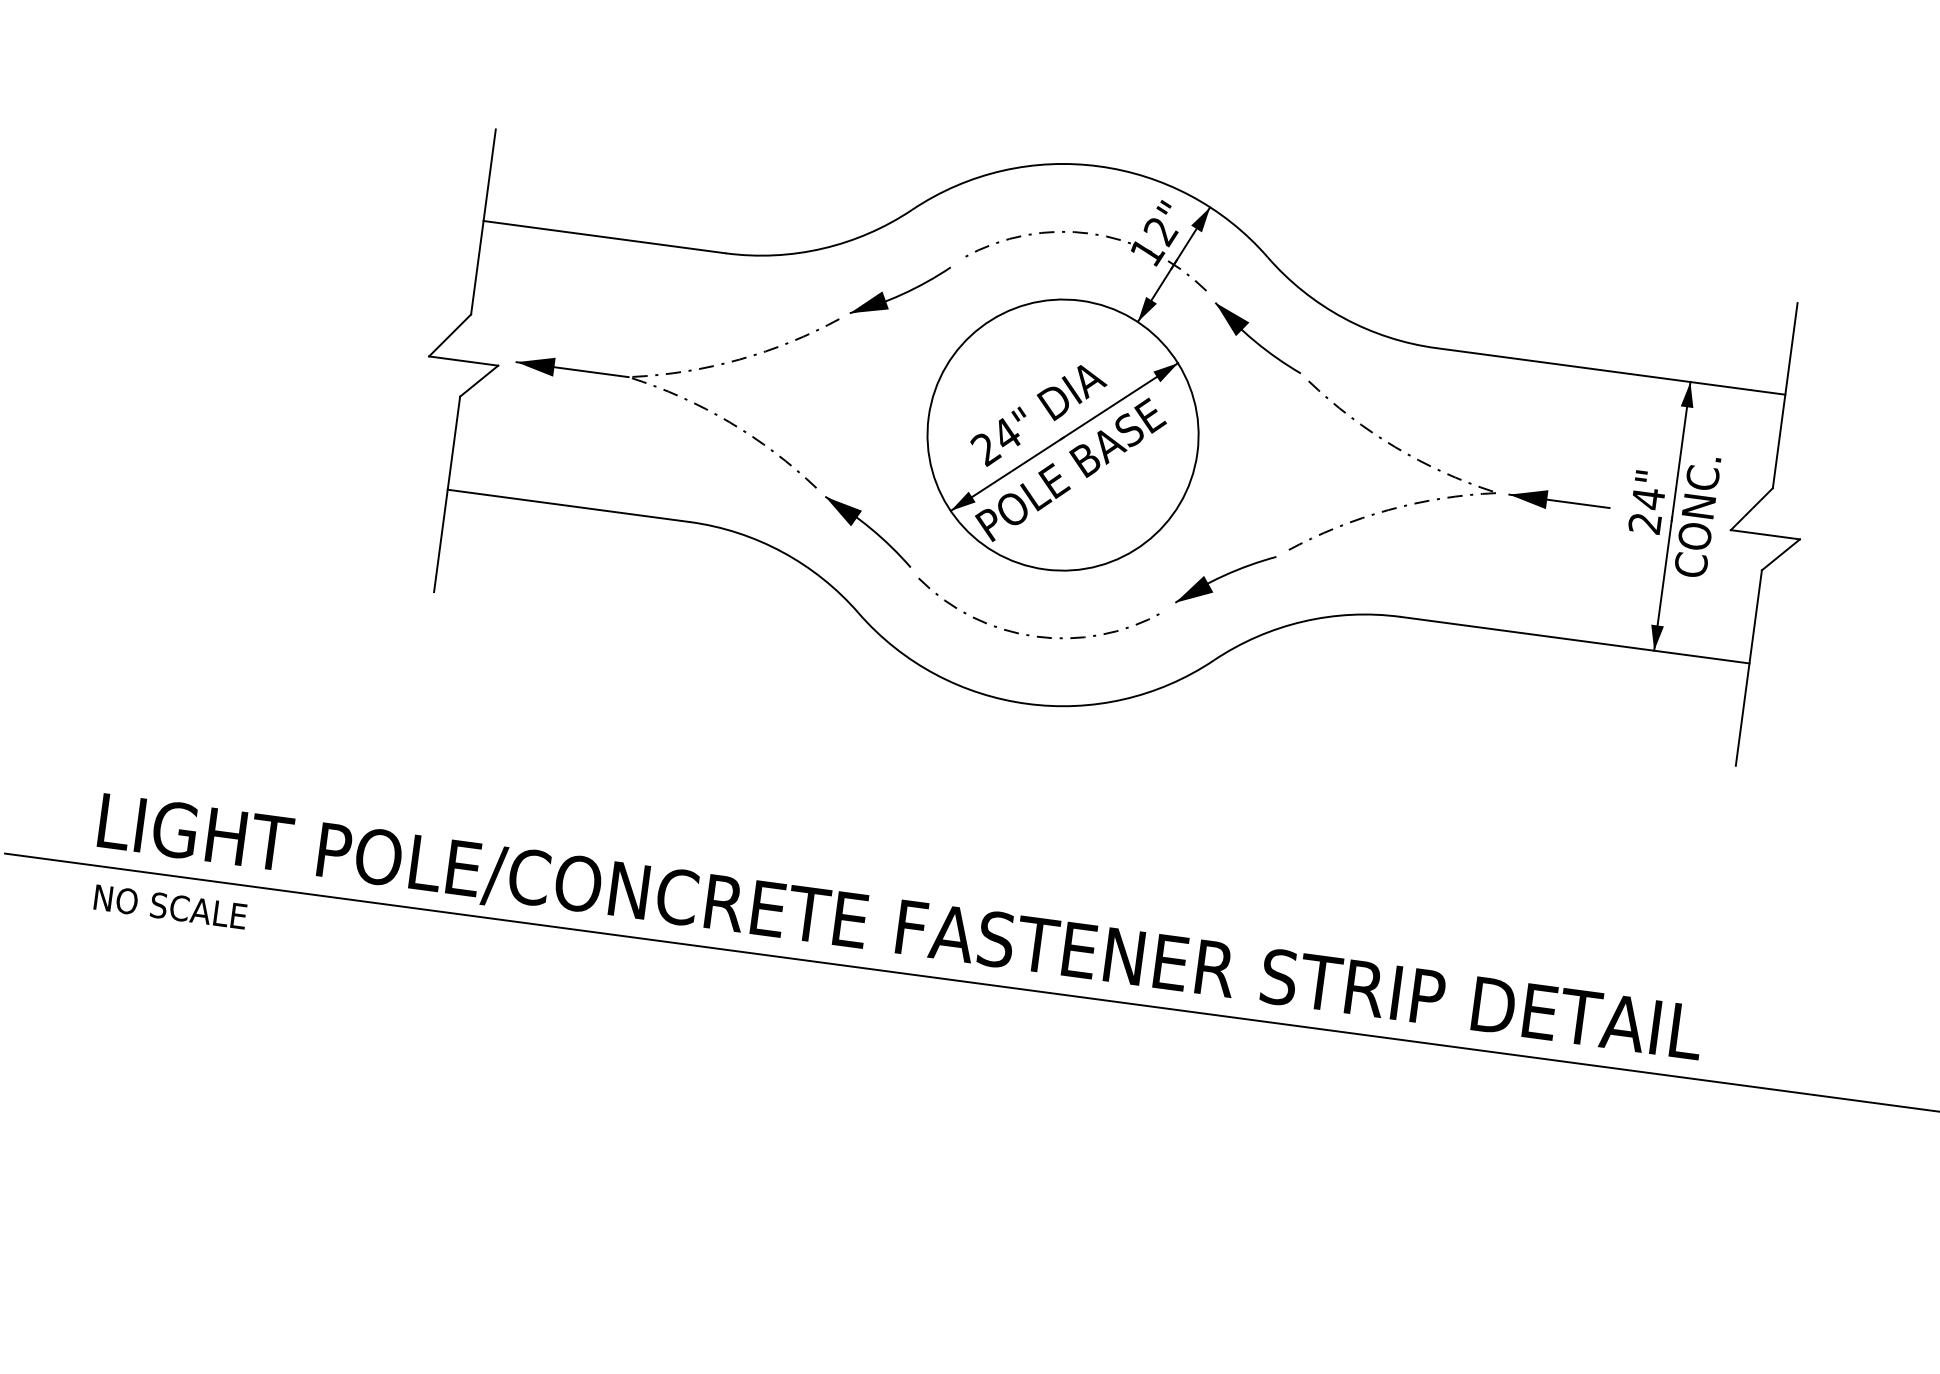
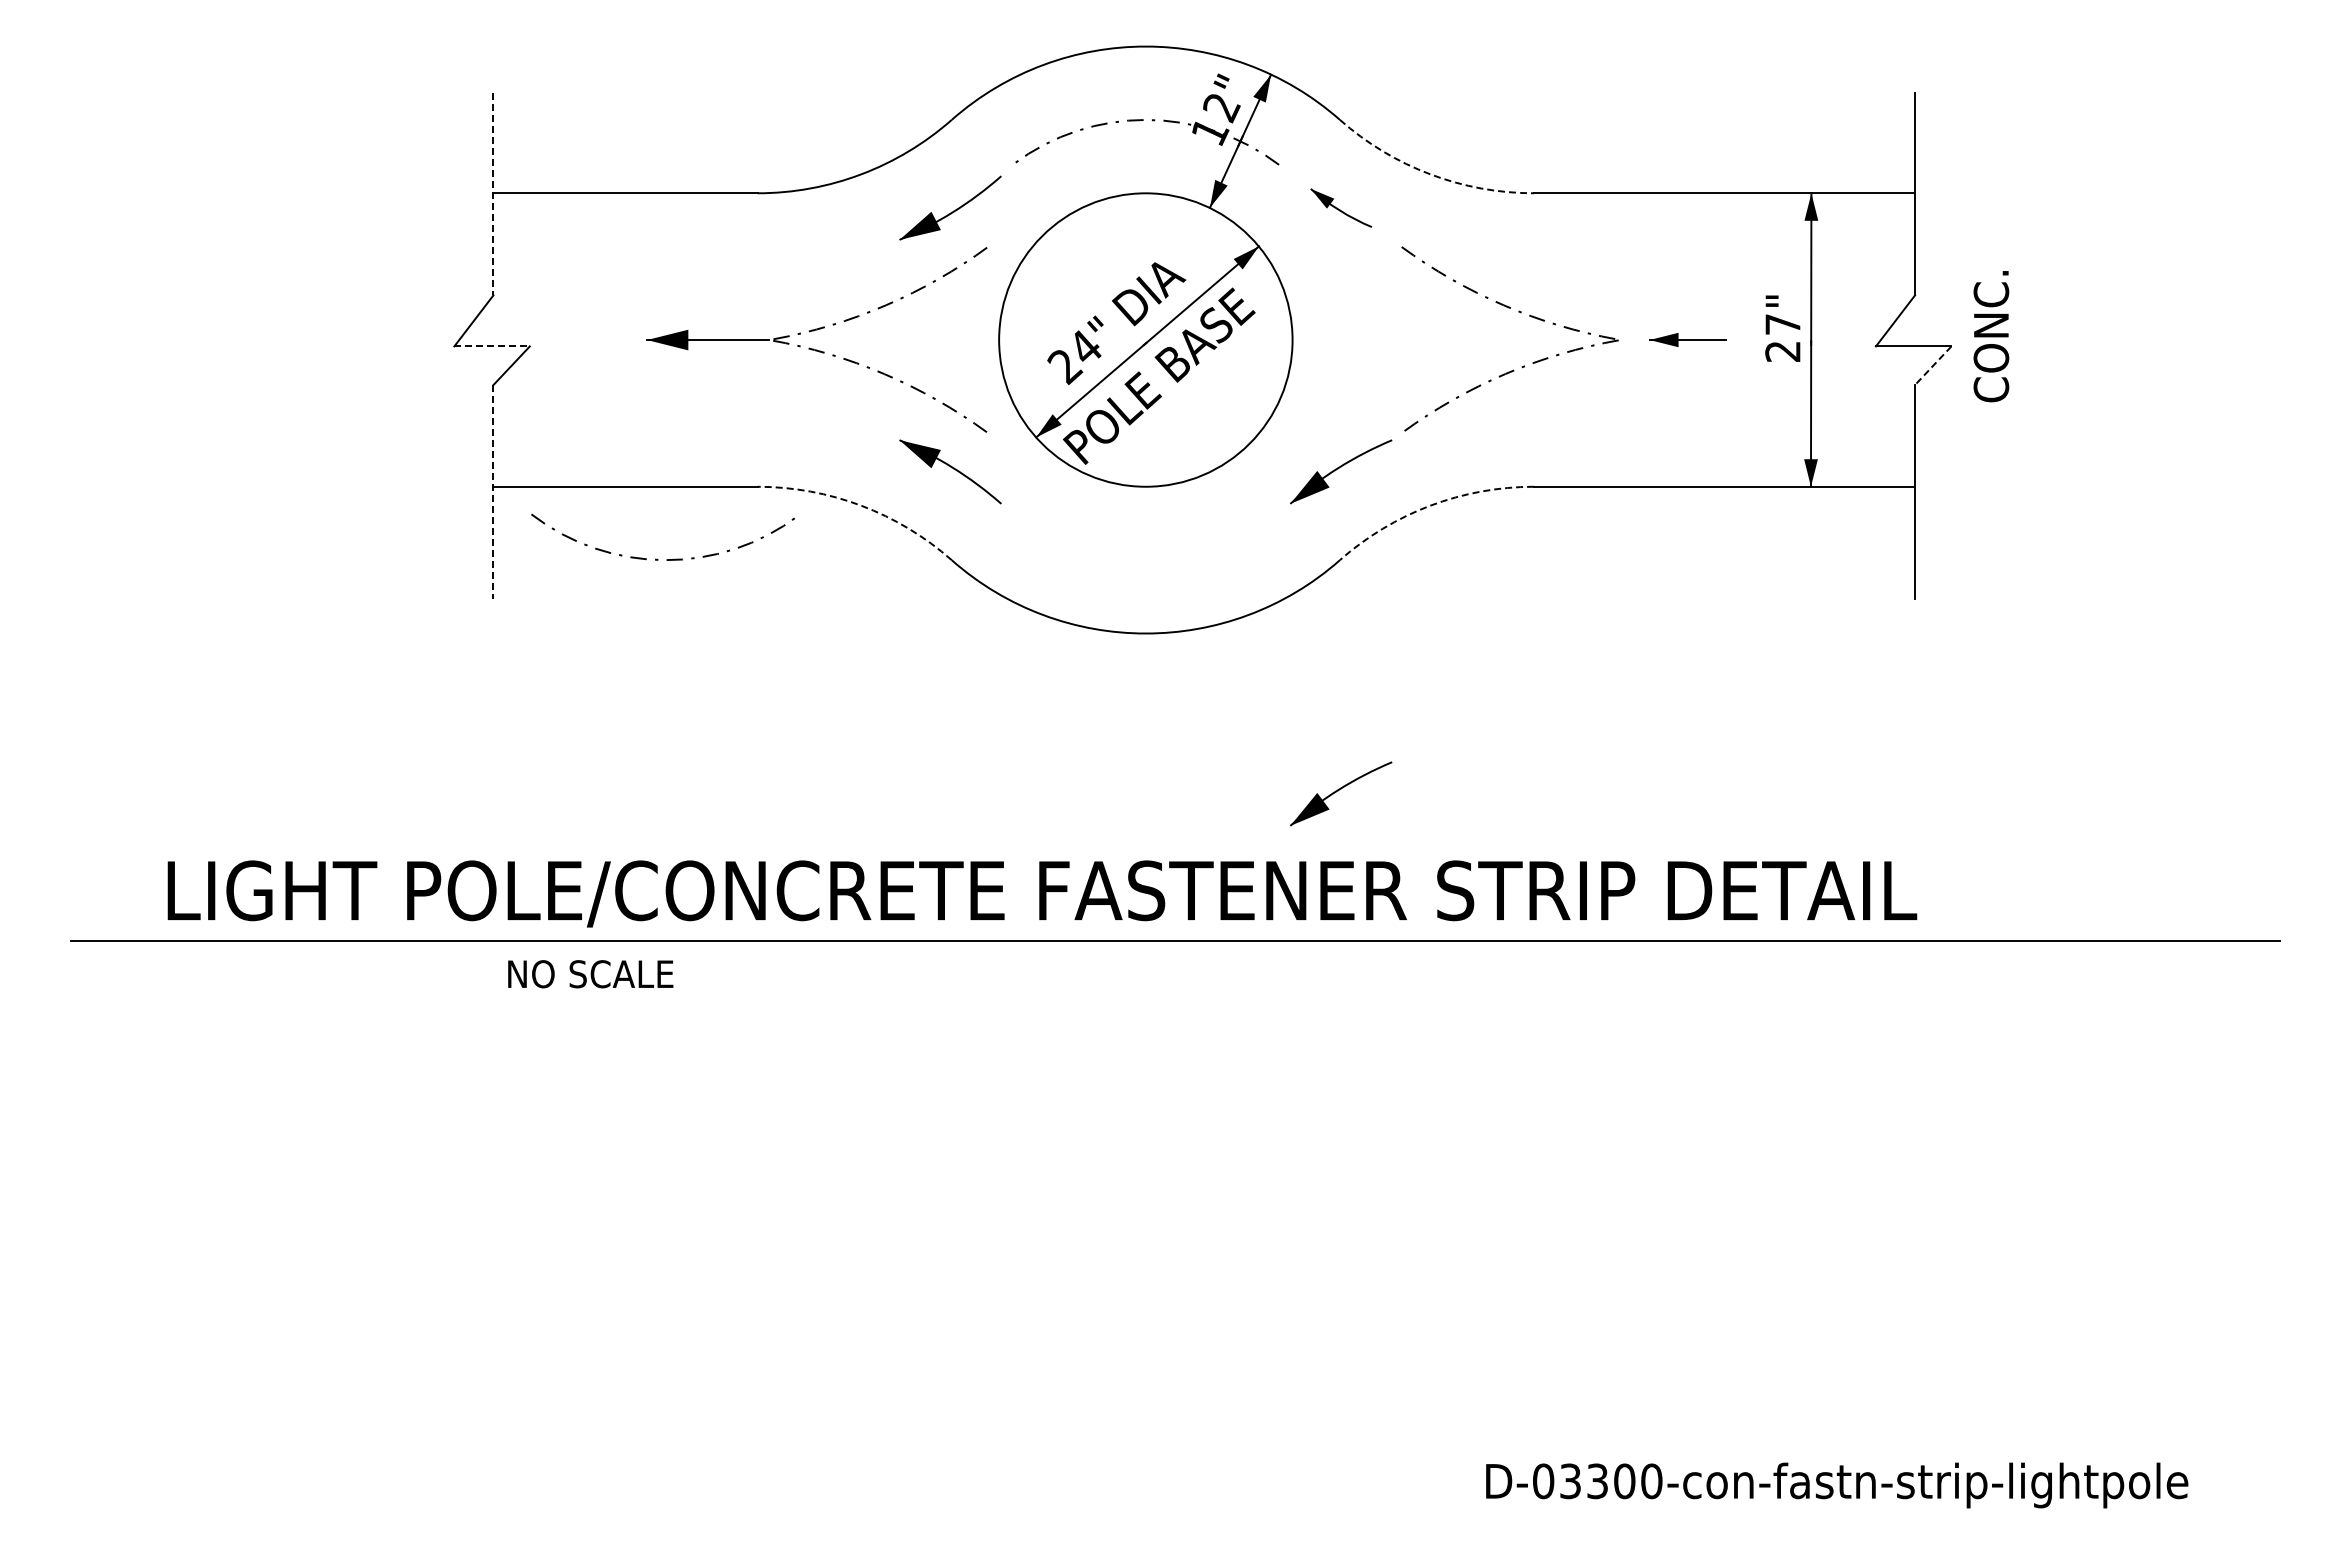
line: (483, 222) -> (493, 194), solid -> dashed
arc: (1343, 318) -> (1430, 174), solid -> dashed
part: (1258, 337) -> (1341, 207), size x0.6
line: (464, 361) -> (492, 346), solid -> dashed
part: (670, 374) -> (813, 331), moved
line: (447, 494) -> (493, 491), solid -> dashed
text: (1647, 498) -> (1782, 324), 24" -> 27"
part: (1559, 500) -> (1687, 339), size x0.7
text: (1697, 516) -> (1991, 336), moved
arc: (782, 551) -> (861, 505), solid -> dashed
line: (1781, 554) -> (1933, 365), solid -> dashed
arc: (1303, 621) -> (1430, 505), solid -> dashed
arc: (1028, 634) -> (657, 558), moved
part: (1186, 874) -> (1341, 793), added
text: (170, 907) -> (590, 974), moved

